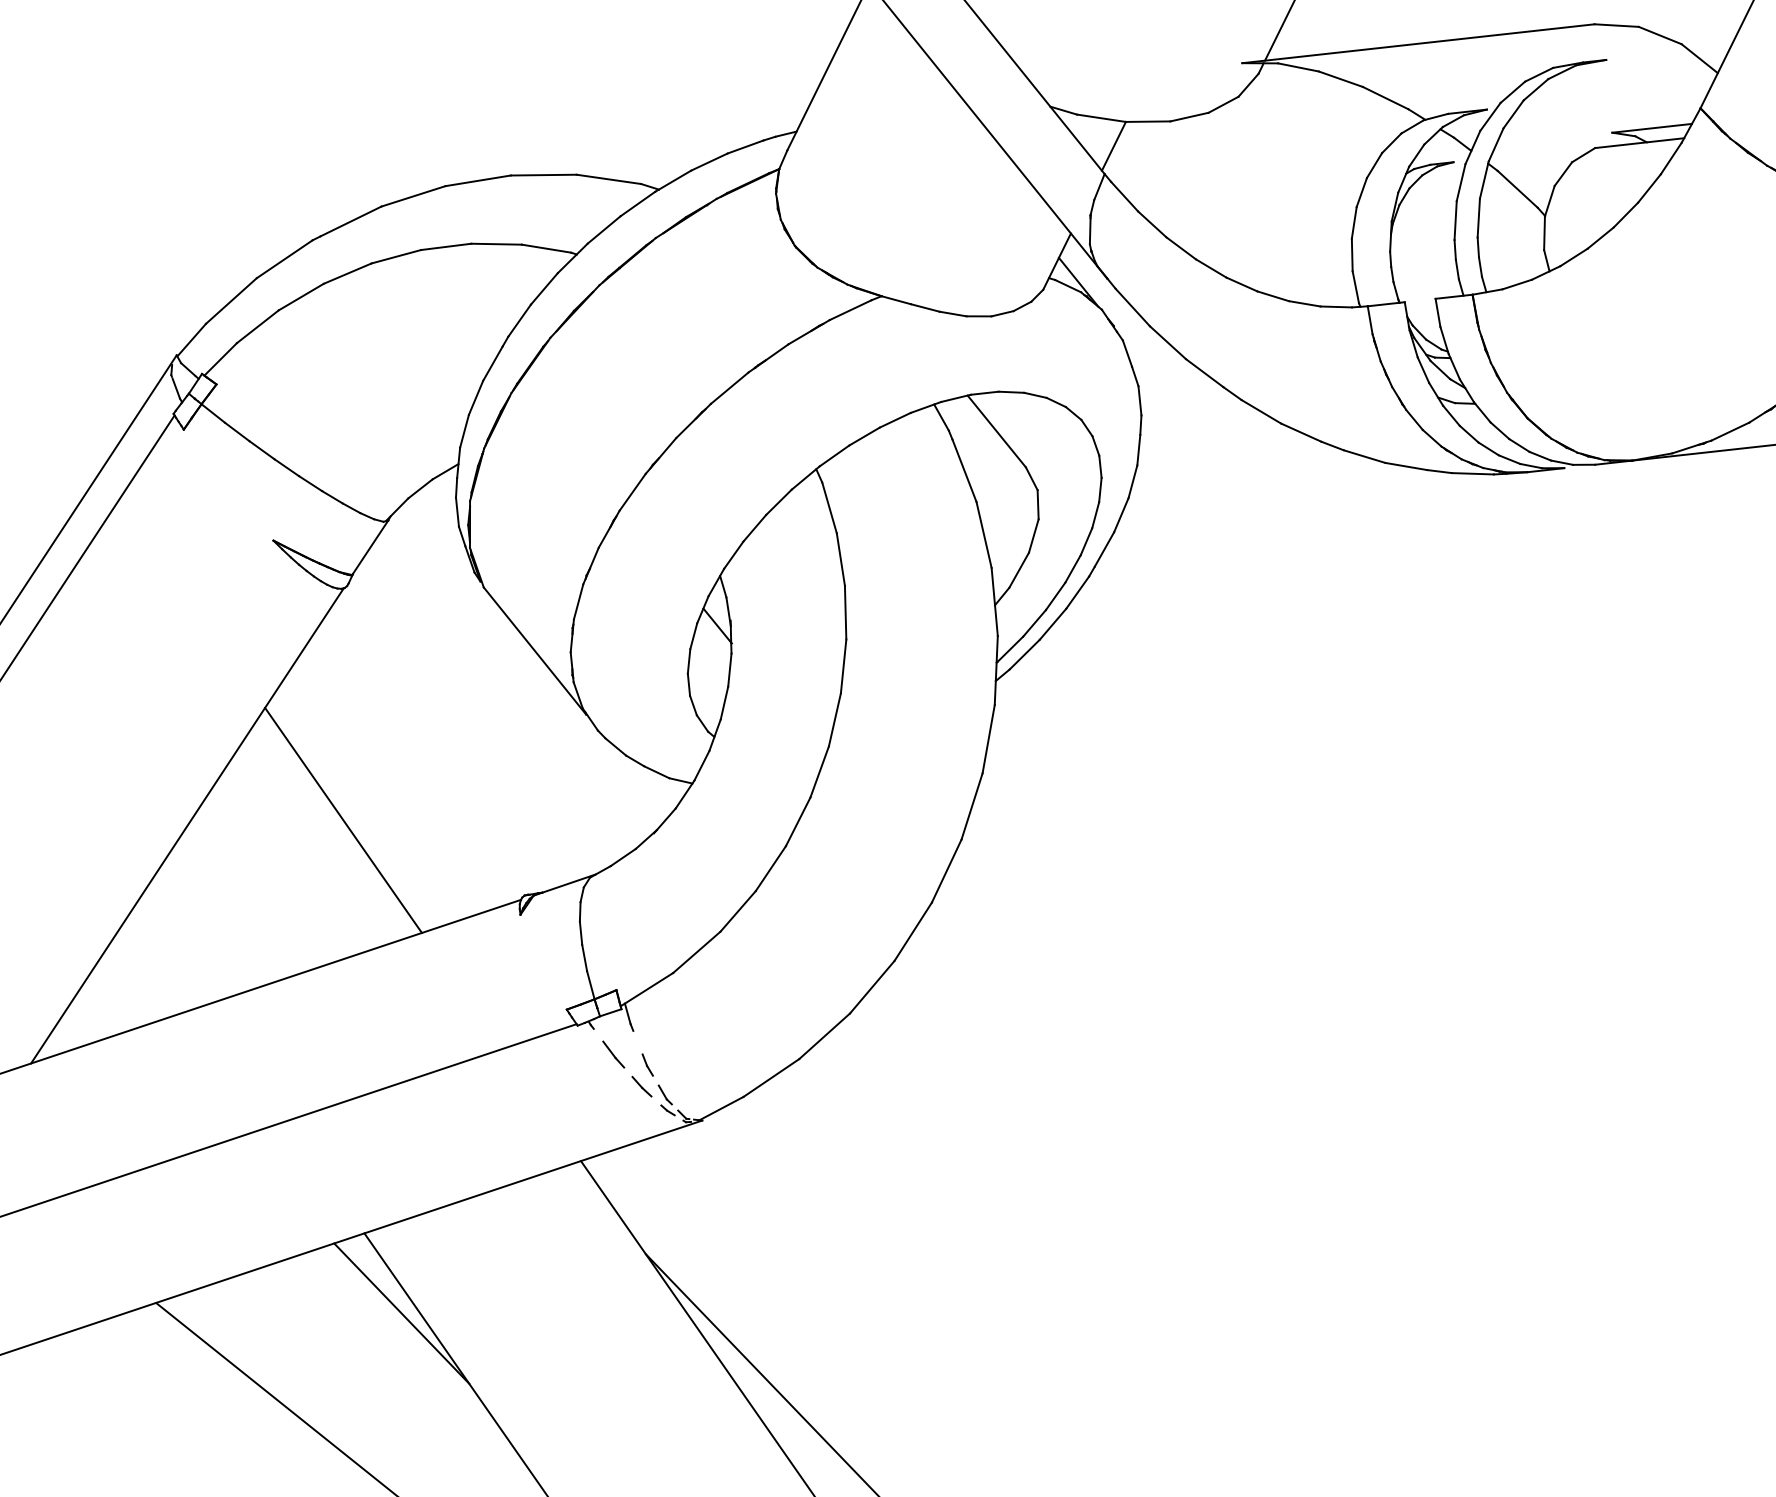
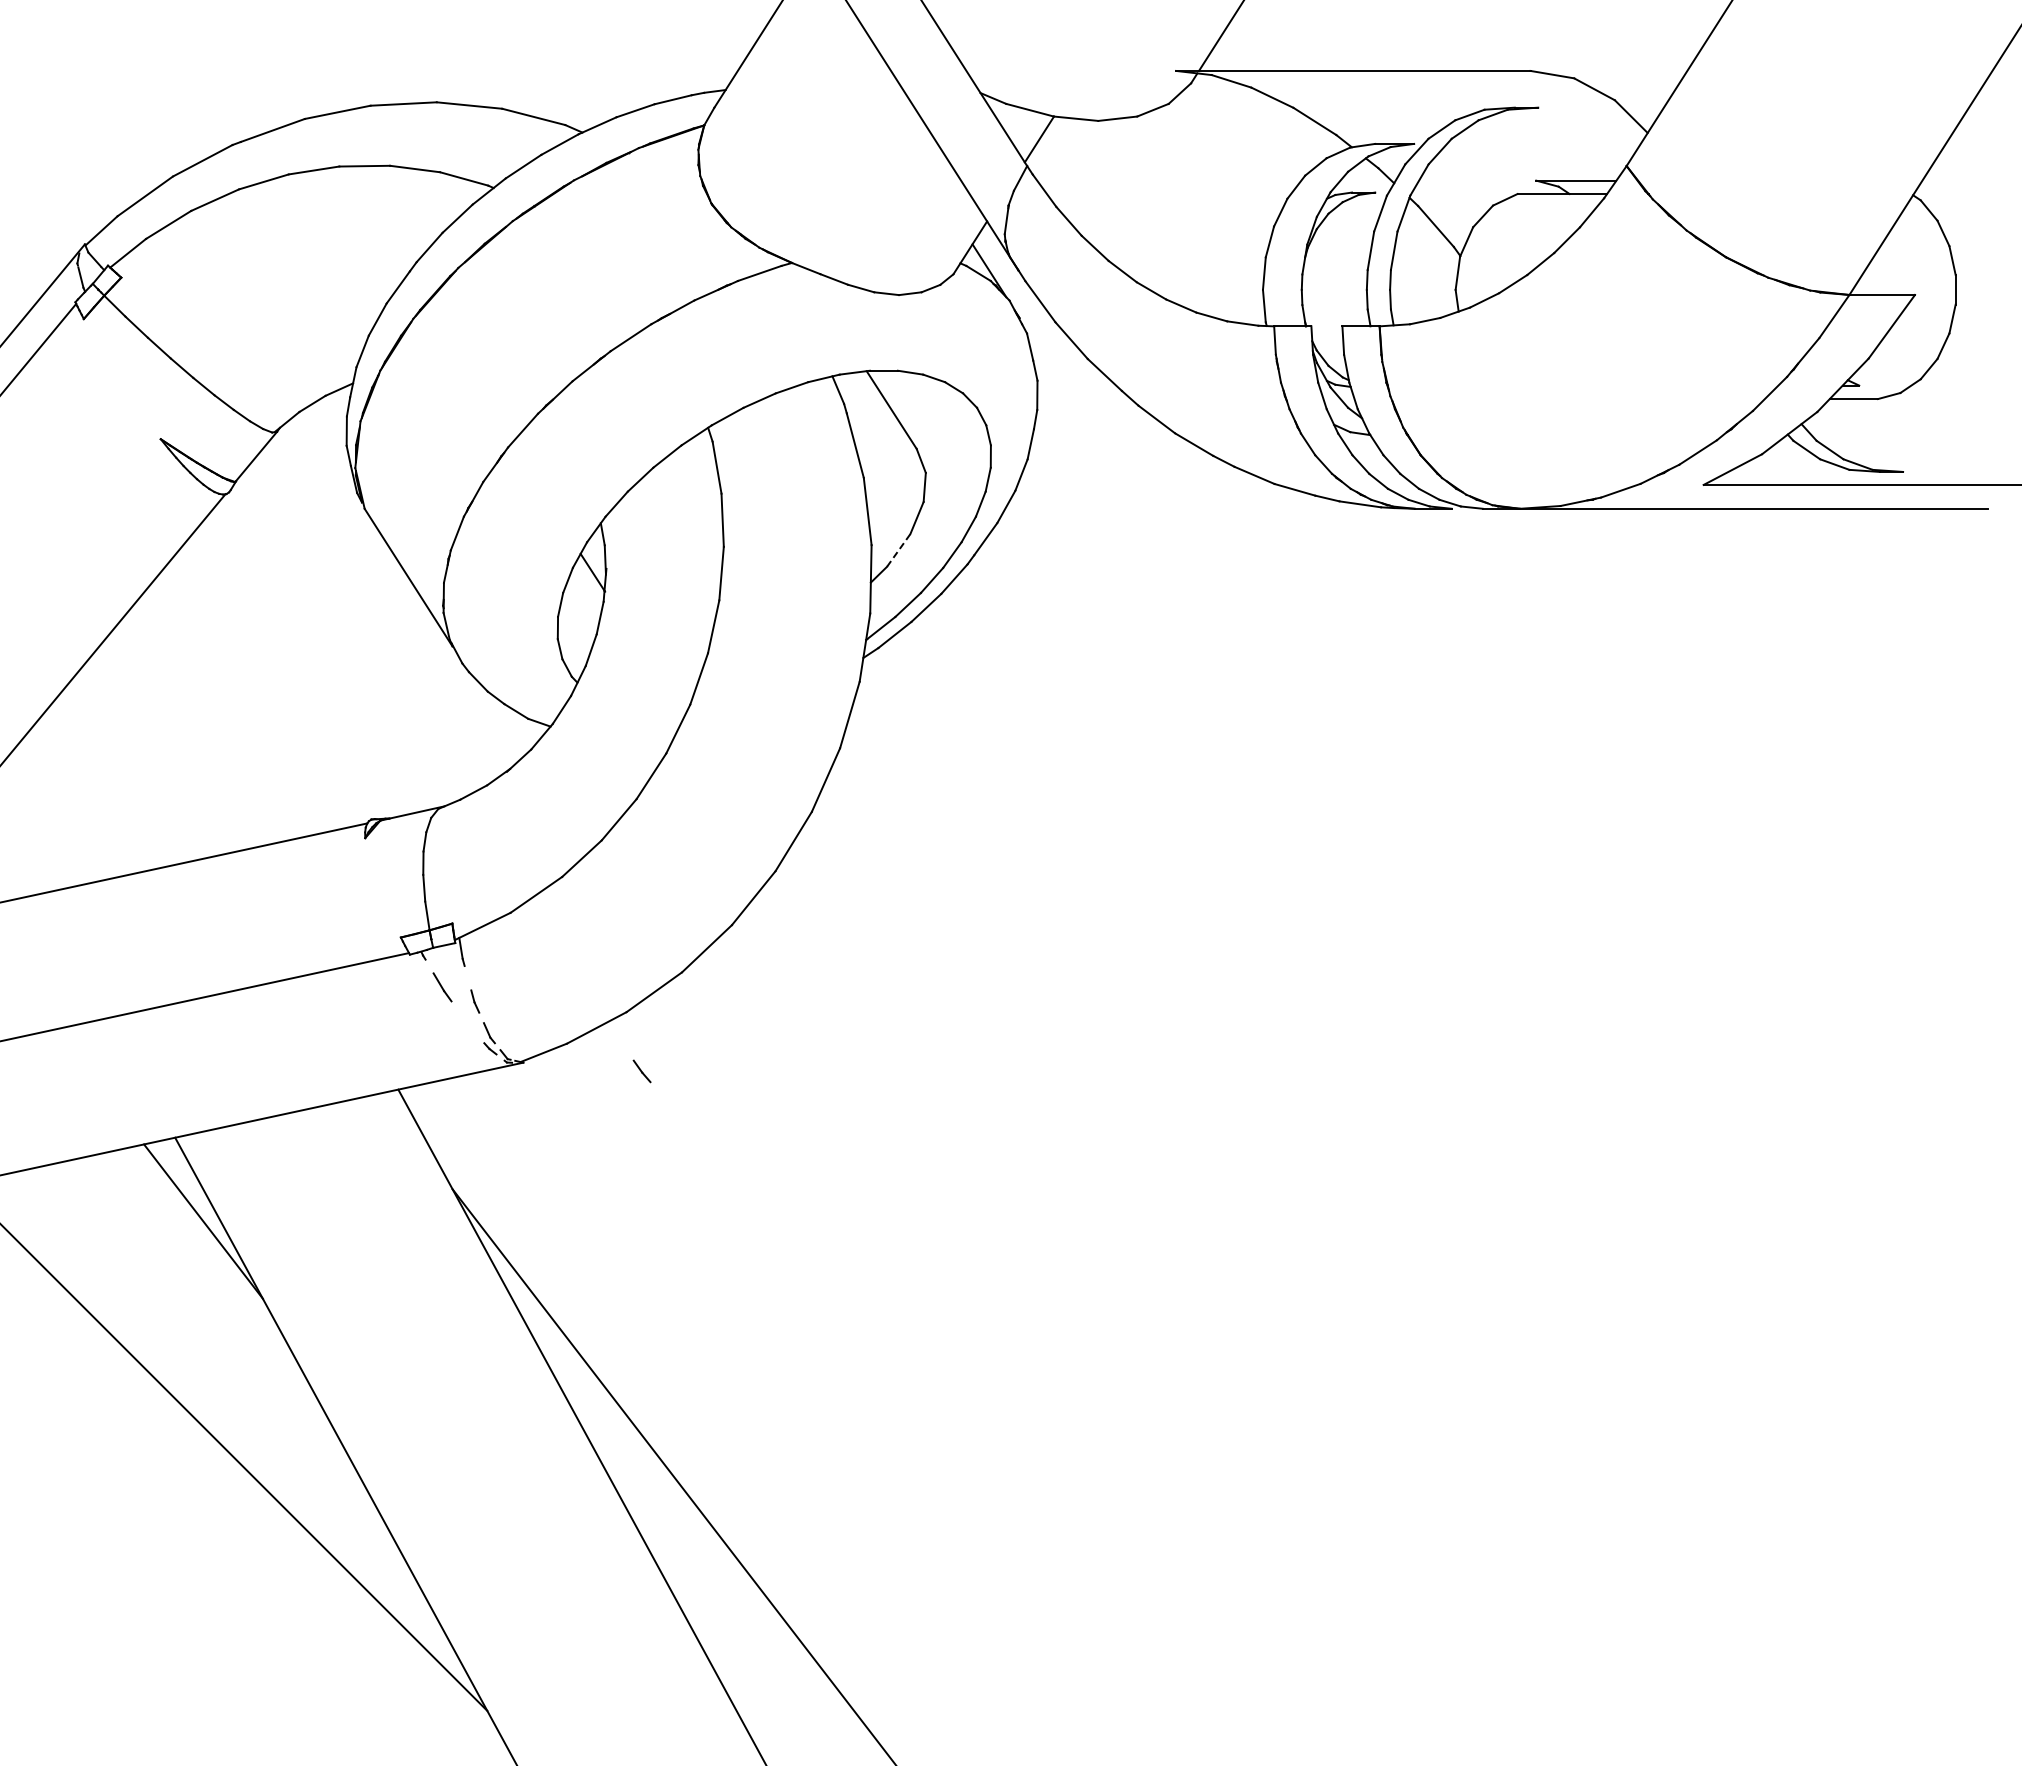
line: (1019, 570) -> (899, 550), solid -> dashed
line: (343, 819) -> (199, 724), removed
line: (641, 1086) -> (641, 1071), moved

